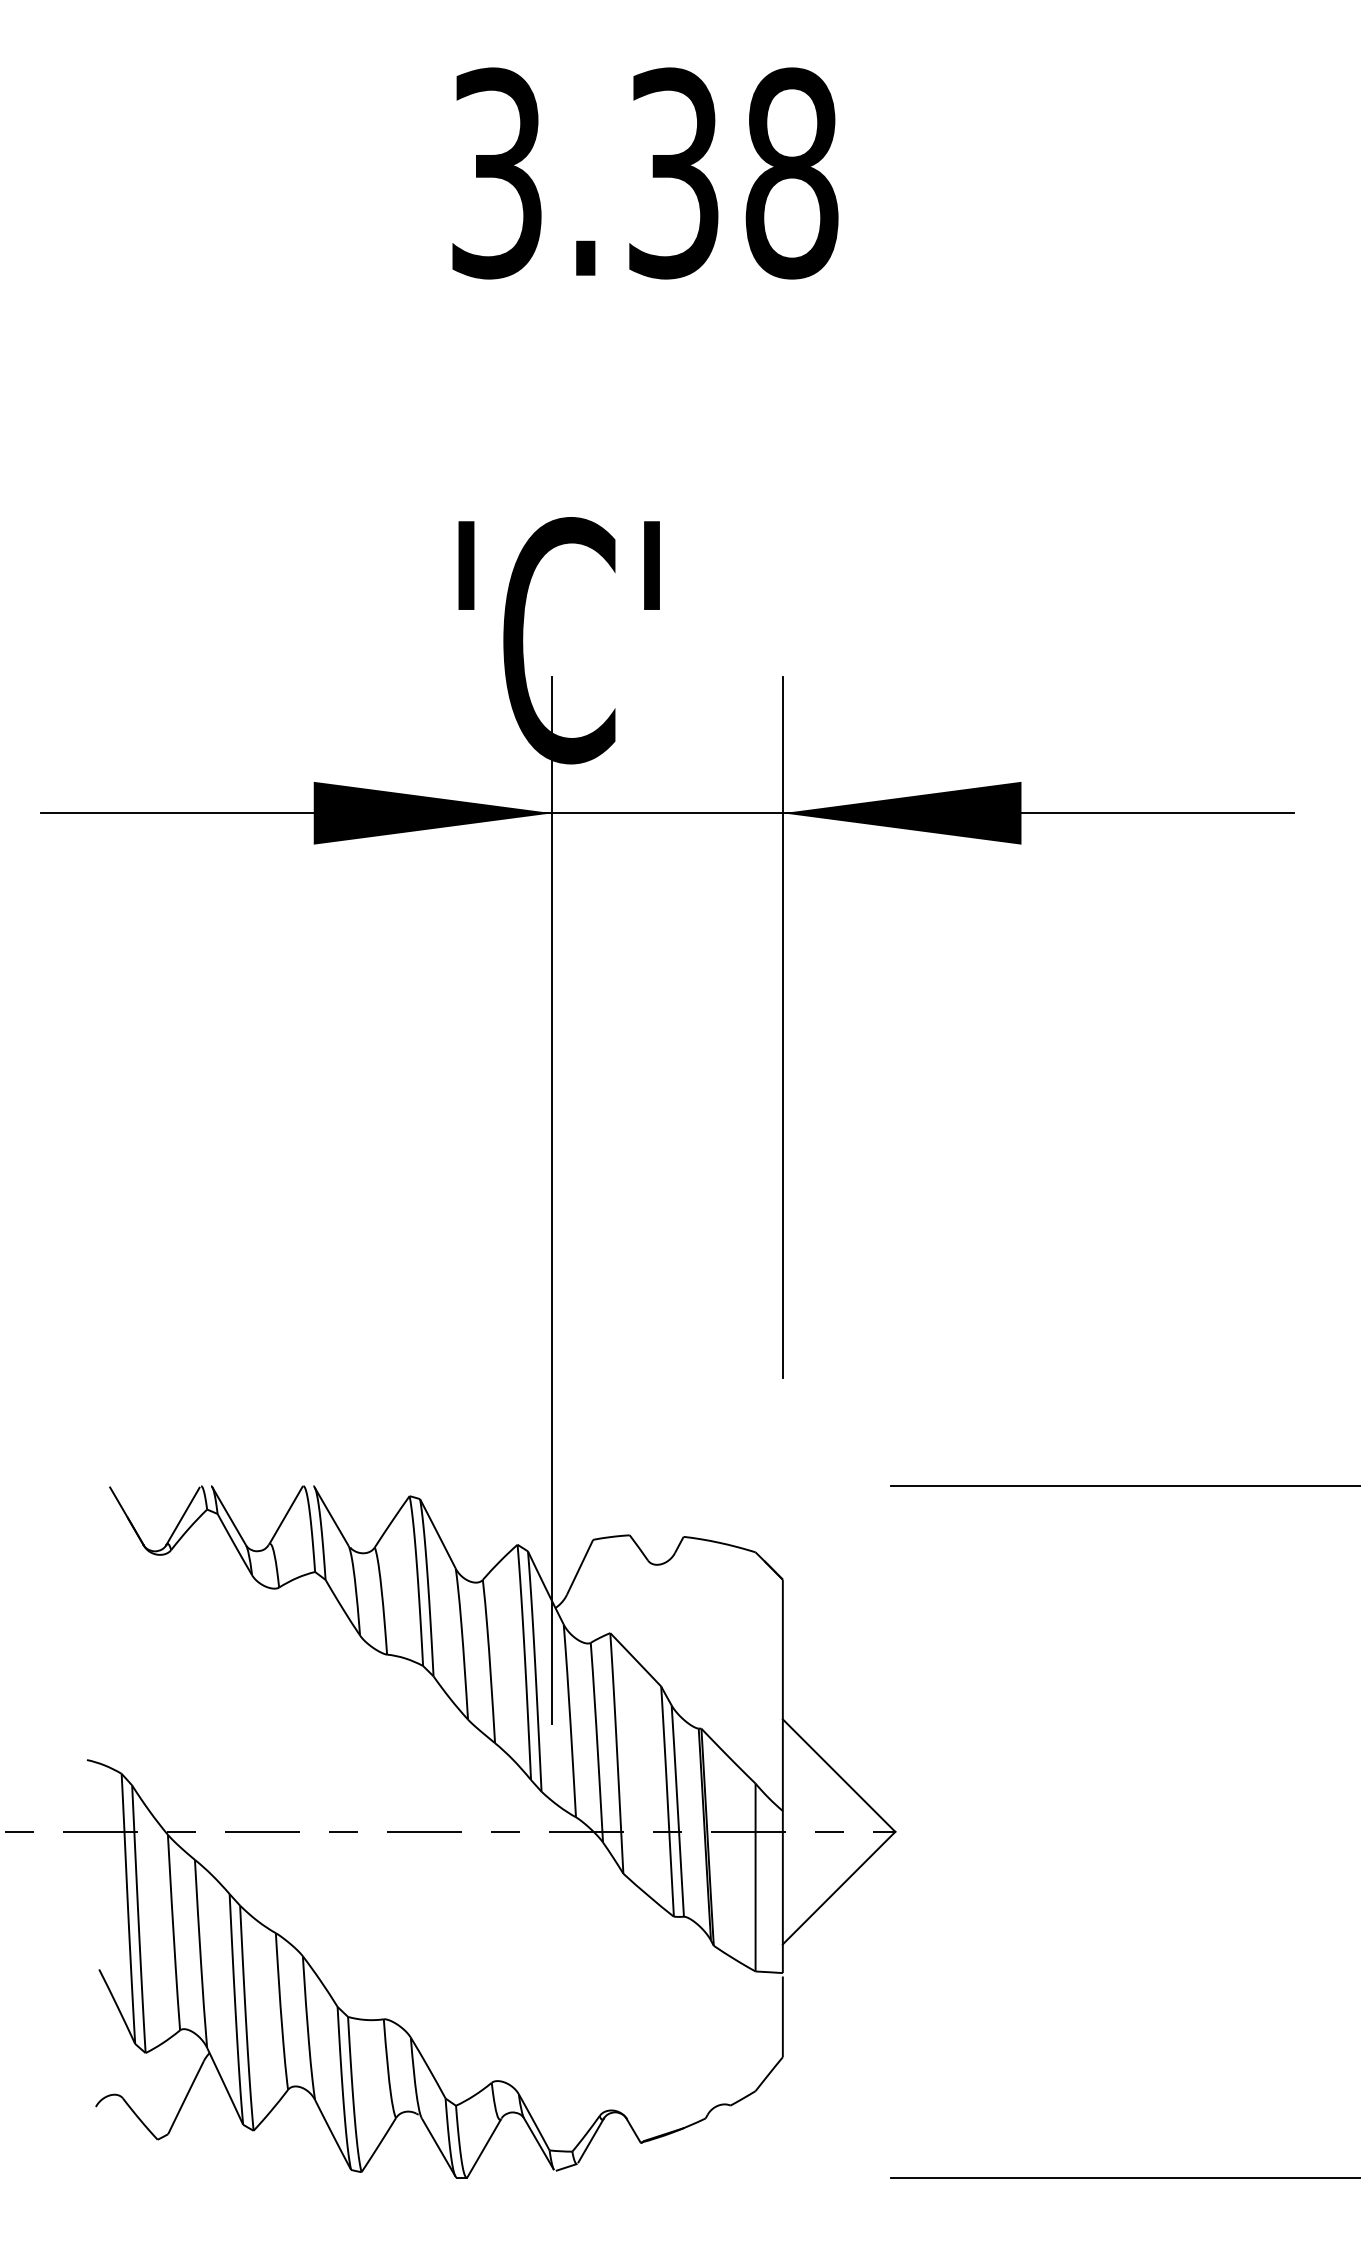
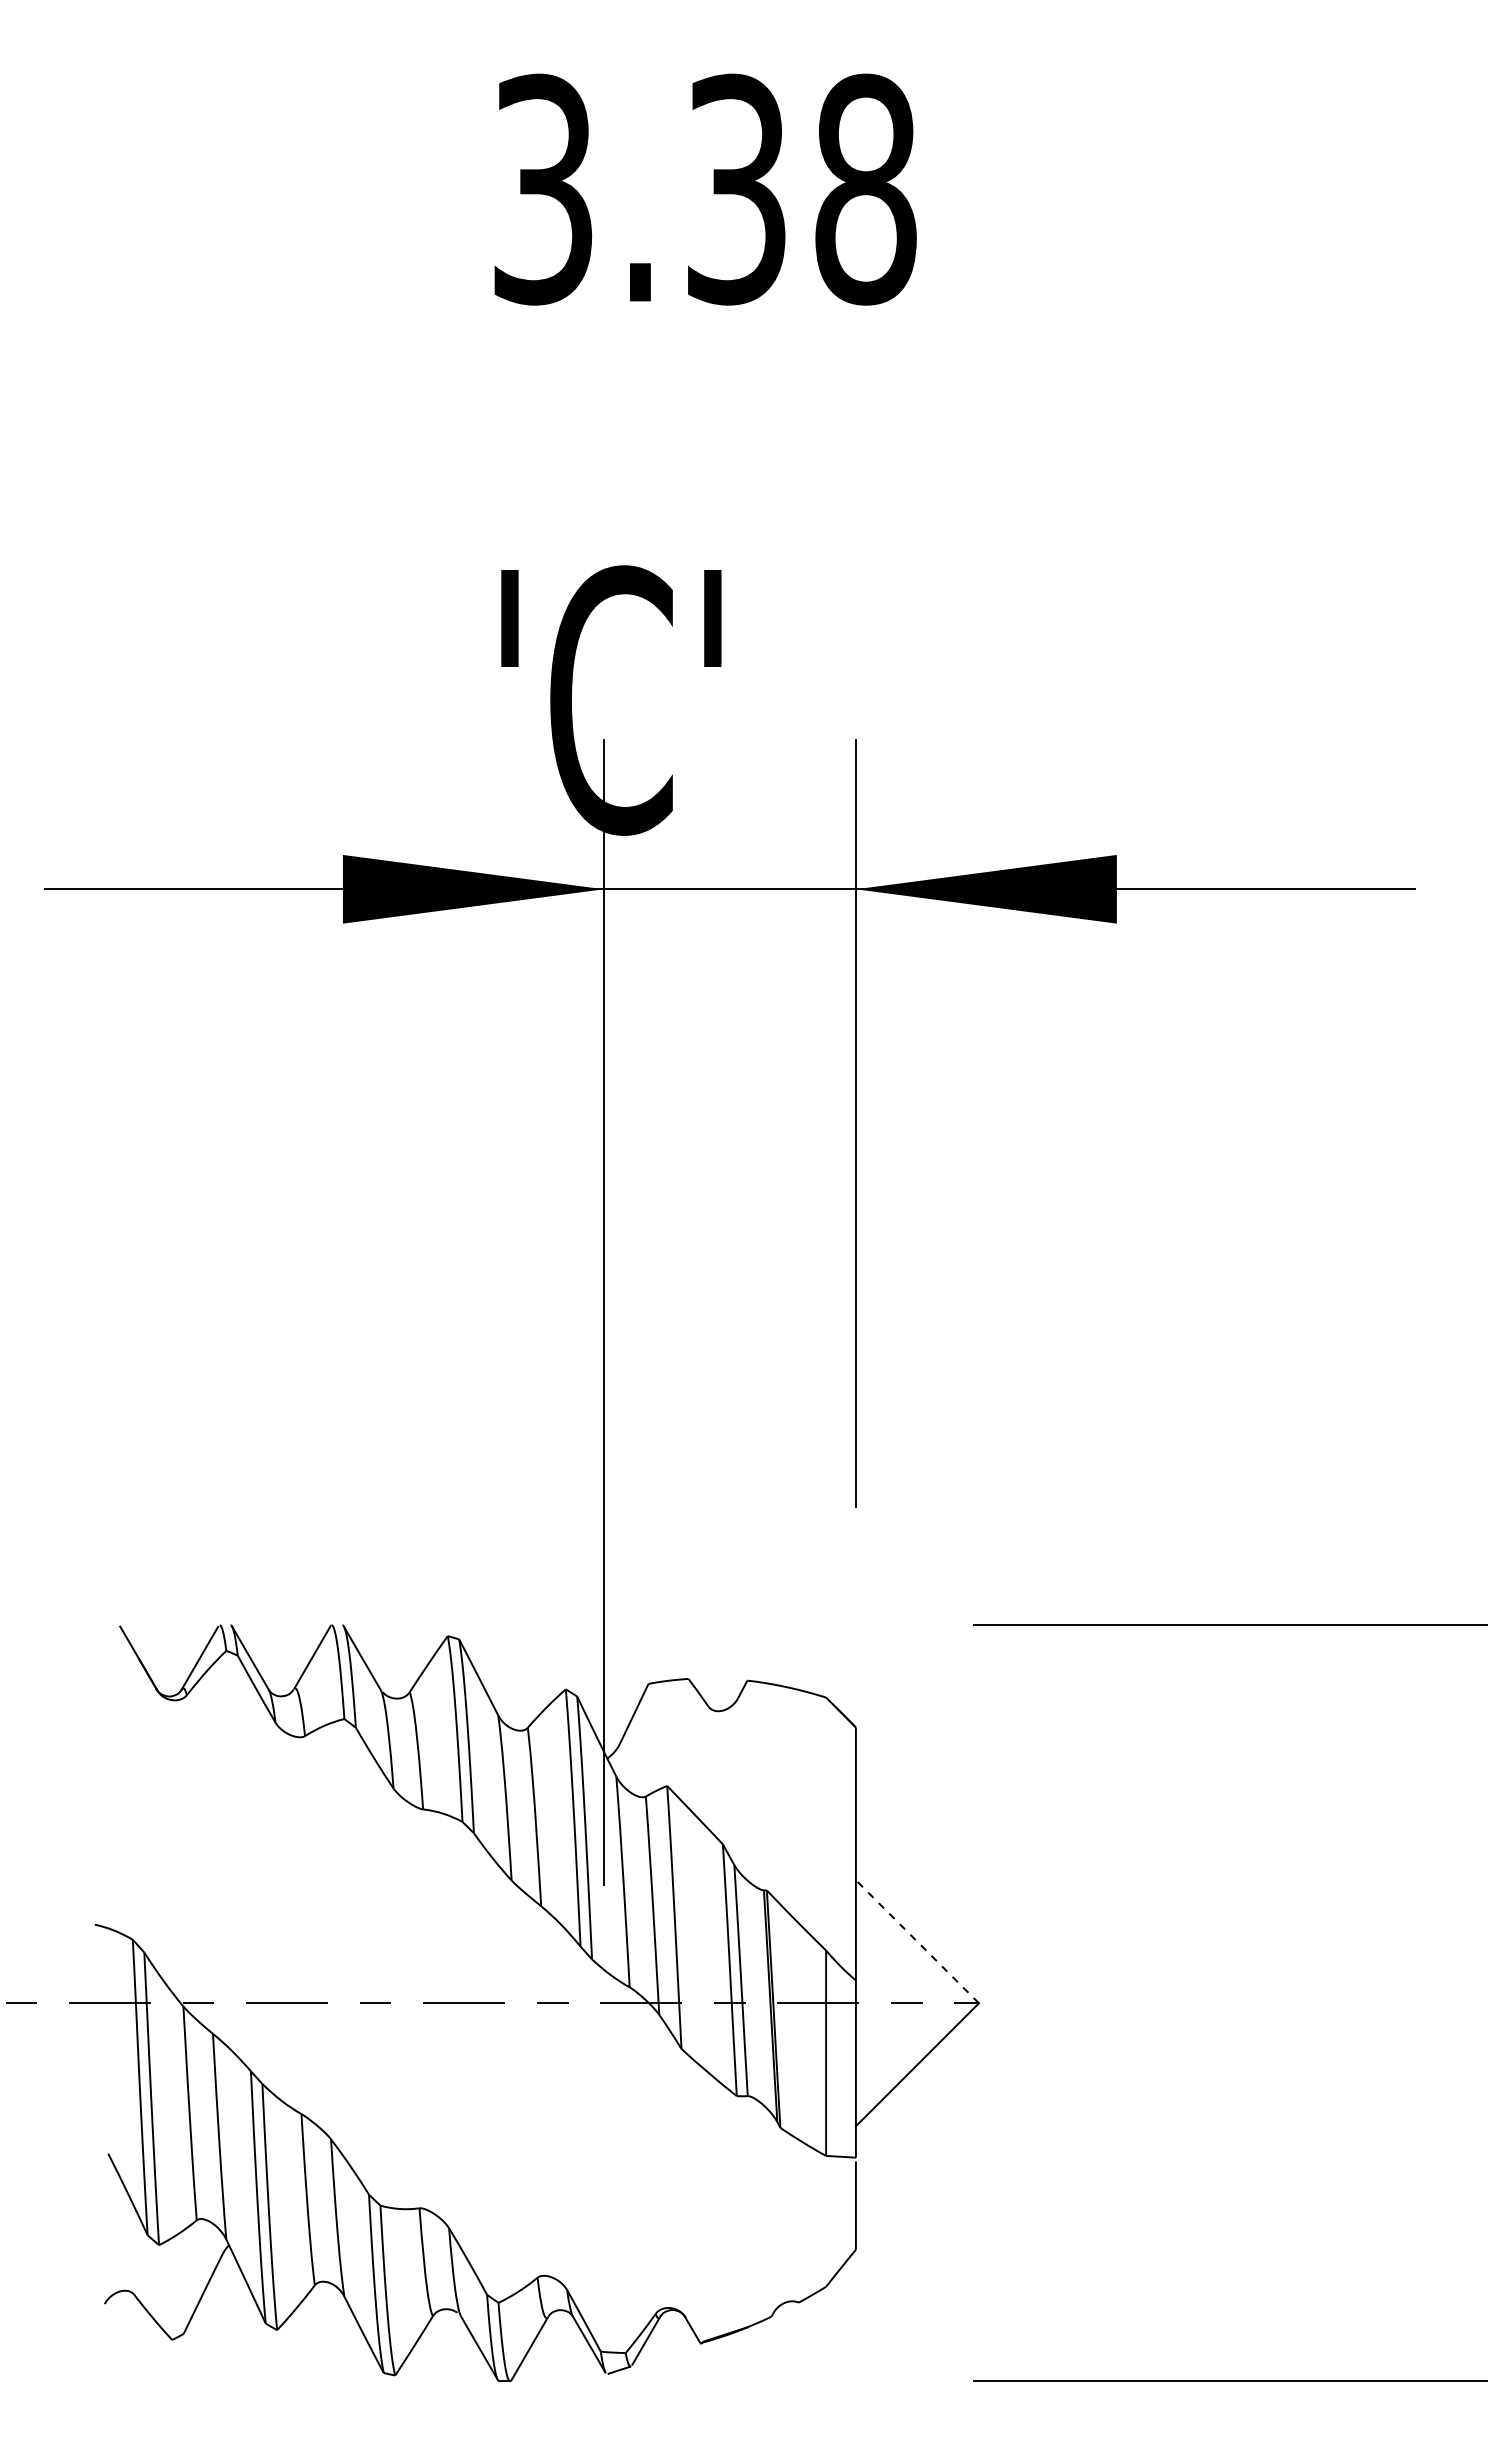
line: (839, 1775) -> (917, 1941), solid -> dashed

